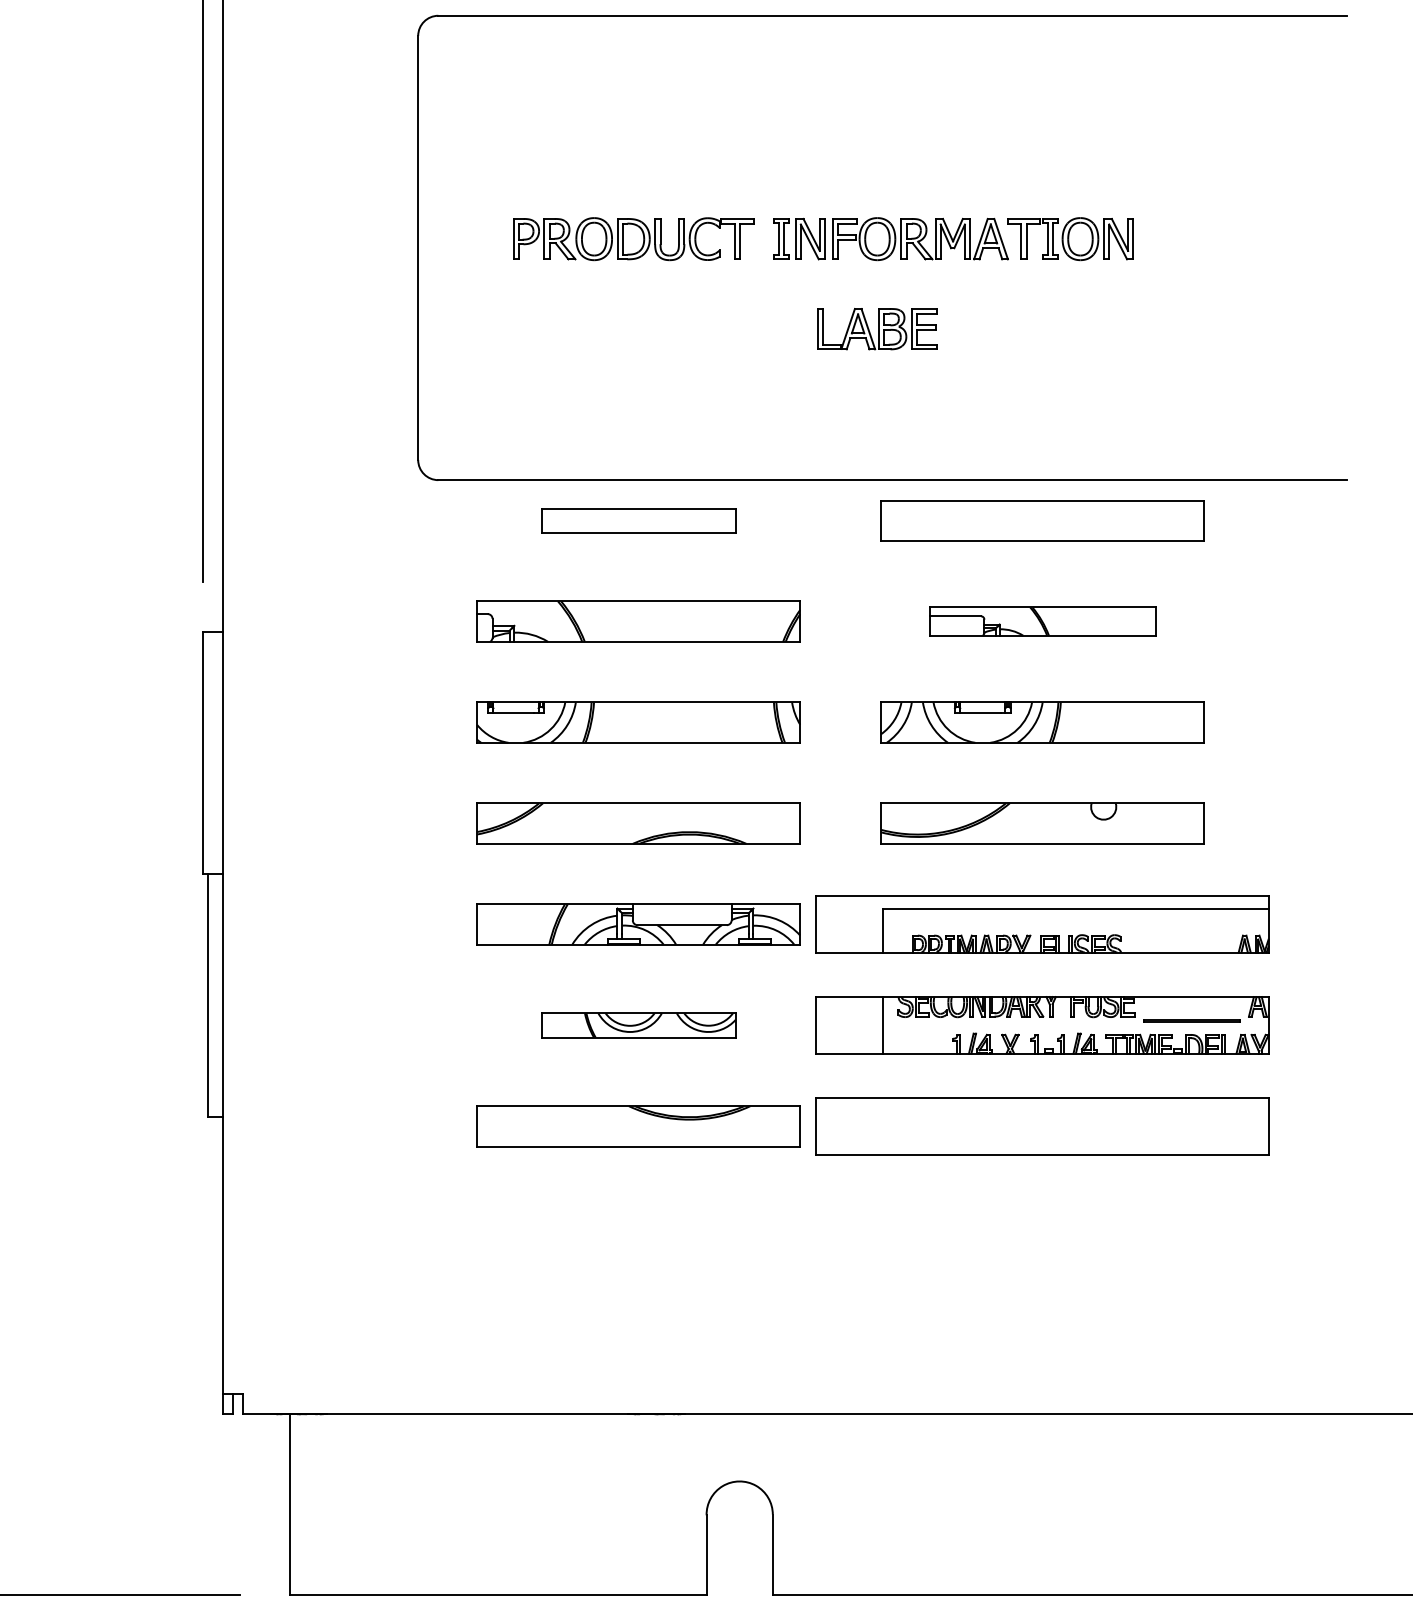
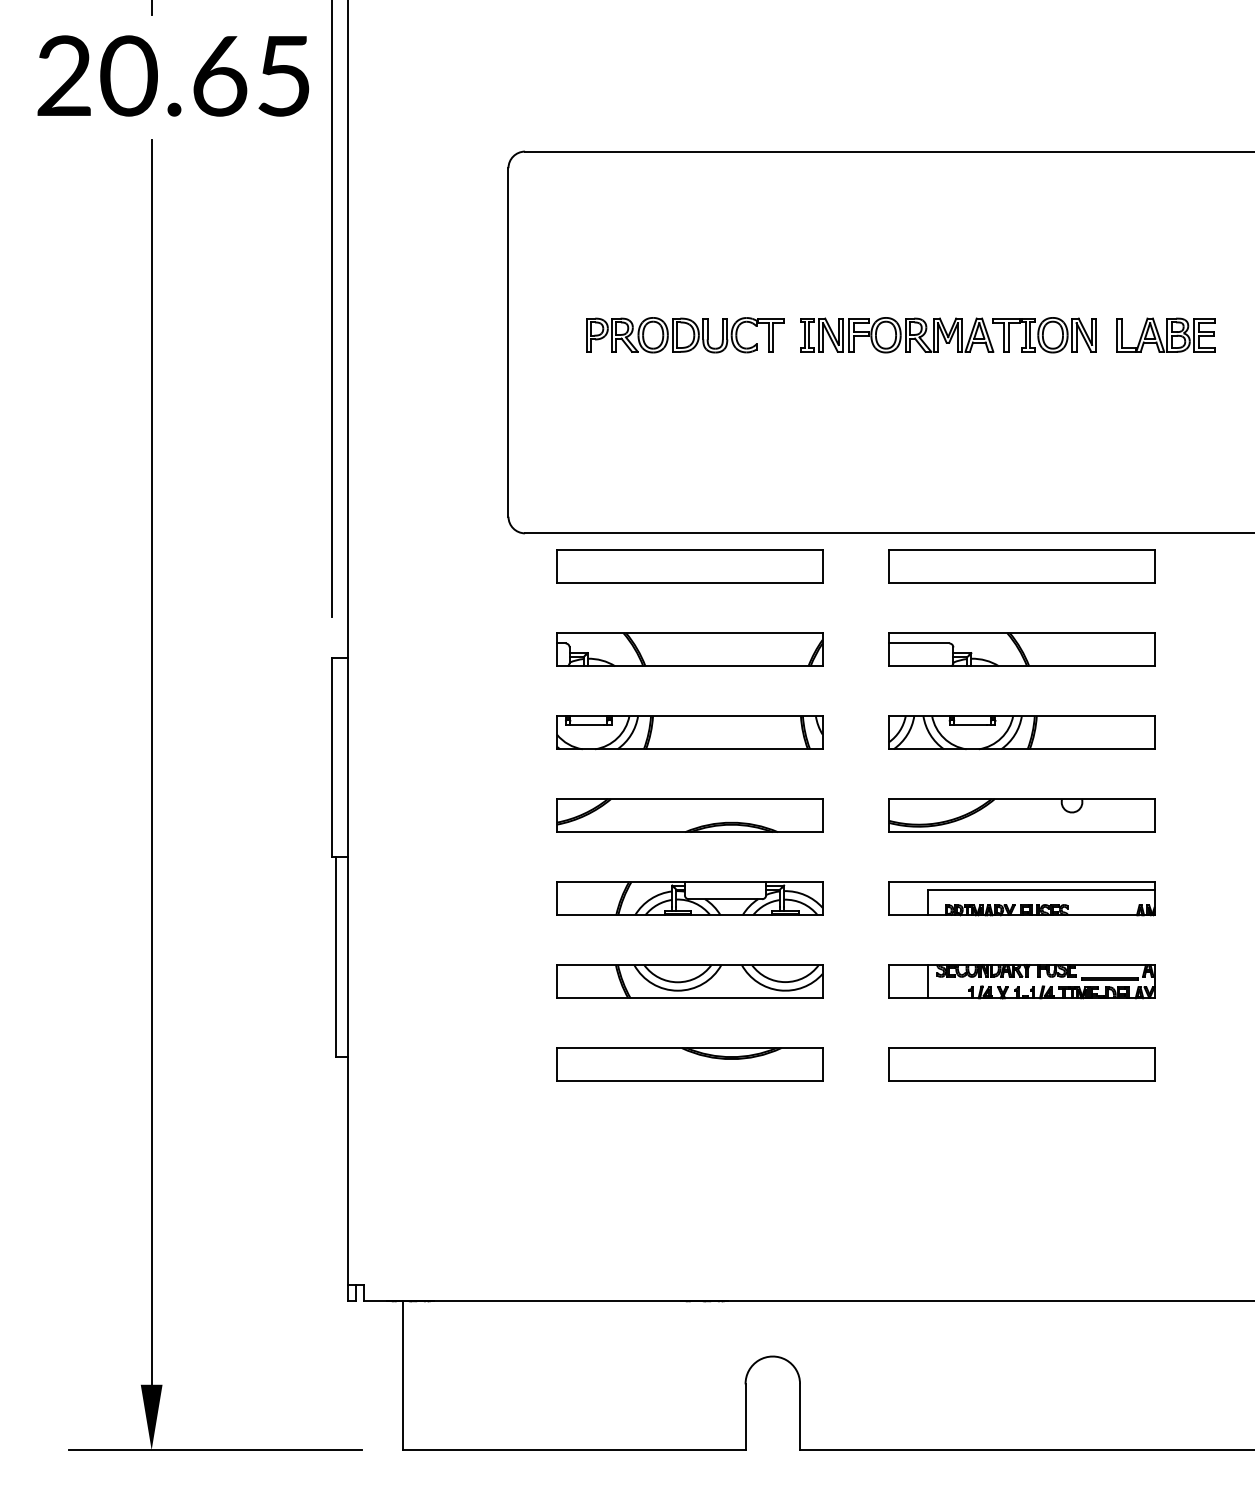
part: (876, 328) -> (1165, 334), moved
part: (638, 520) -> (689, 566), size x1.67
part: (1042, 621) -> (1021, 649), size x1.43
part: (1042, 924) -> (1021, 898), size x0.71
part: (638, 1025) -> (689, 981), size x1.67
part: (1042, 1025) -> (1021, 981), size x0.71
part: (1042, 1126) -> (1021, 1064), size x0.71

